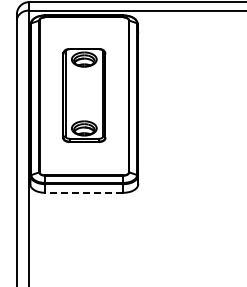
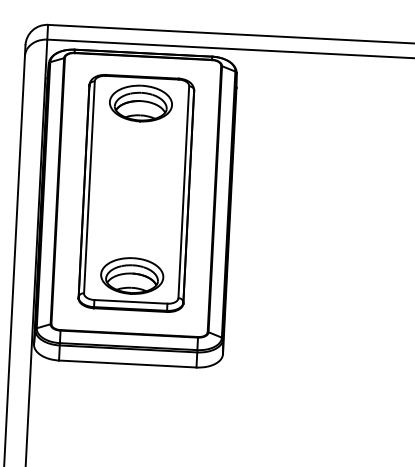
part: (84, 95) -> (136, 193), size x1.43
line: (83, 192) -> (126, 363), dashed -> solid

